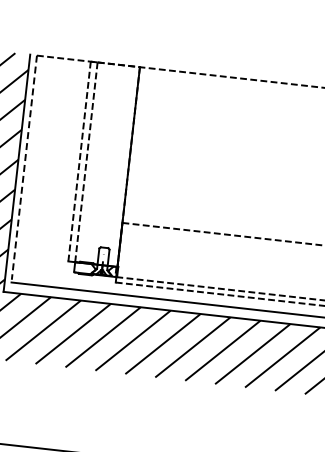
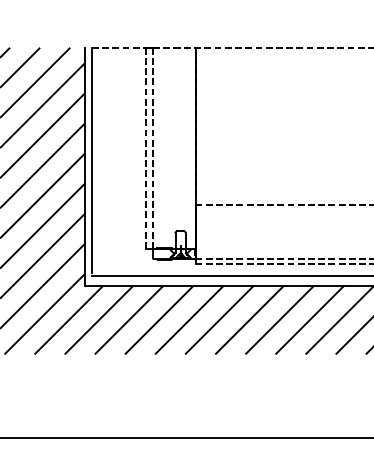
line: (24, 167) -> (92, 160), dashed -> solid

